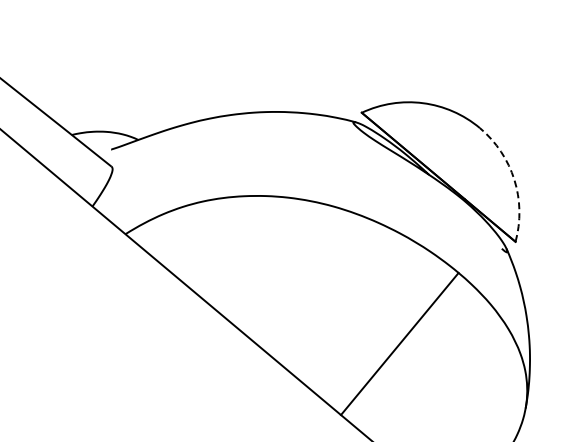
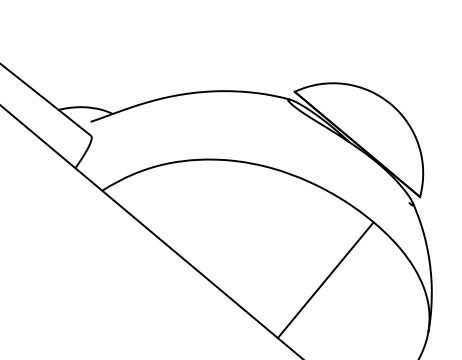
arc: (514, 179) -> (419, 146), dashed -> solid

